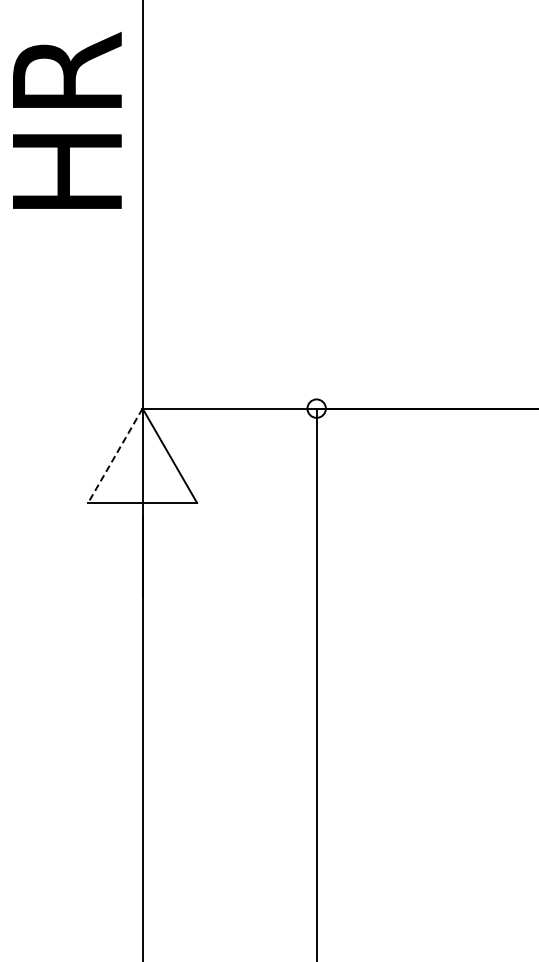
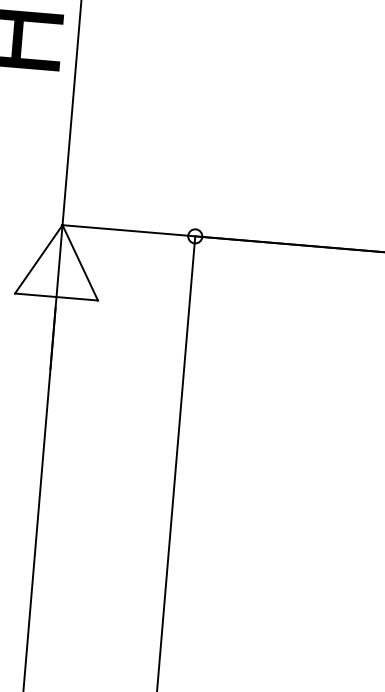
line: (115, 456) -> (38, 259), dashed -> solid

